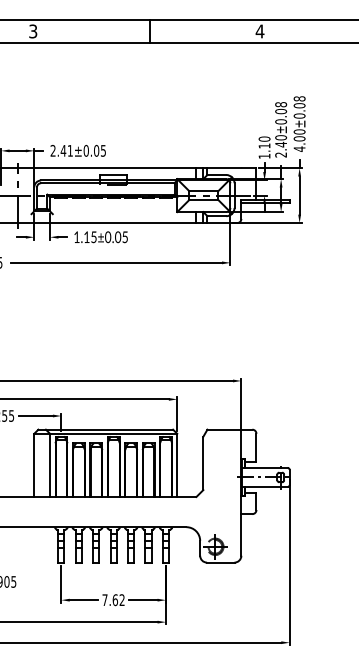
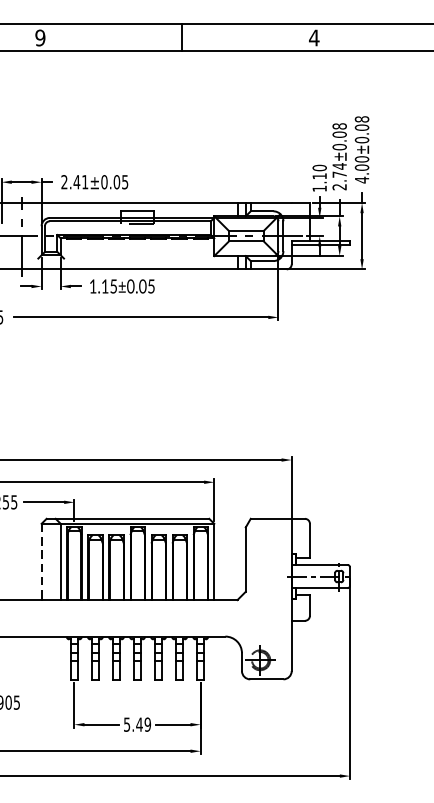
text: (33, 31) -> (40, 38), 3 -> 9
text: (281, 141) -> (340, 170), 2.40±0.08 -> 2.74±0.08
line: (34, 465) -> (41, 562), solid -> dashed
text: (113, 600) -> (137, 725), 7.62 -> 5.49

